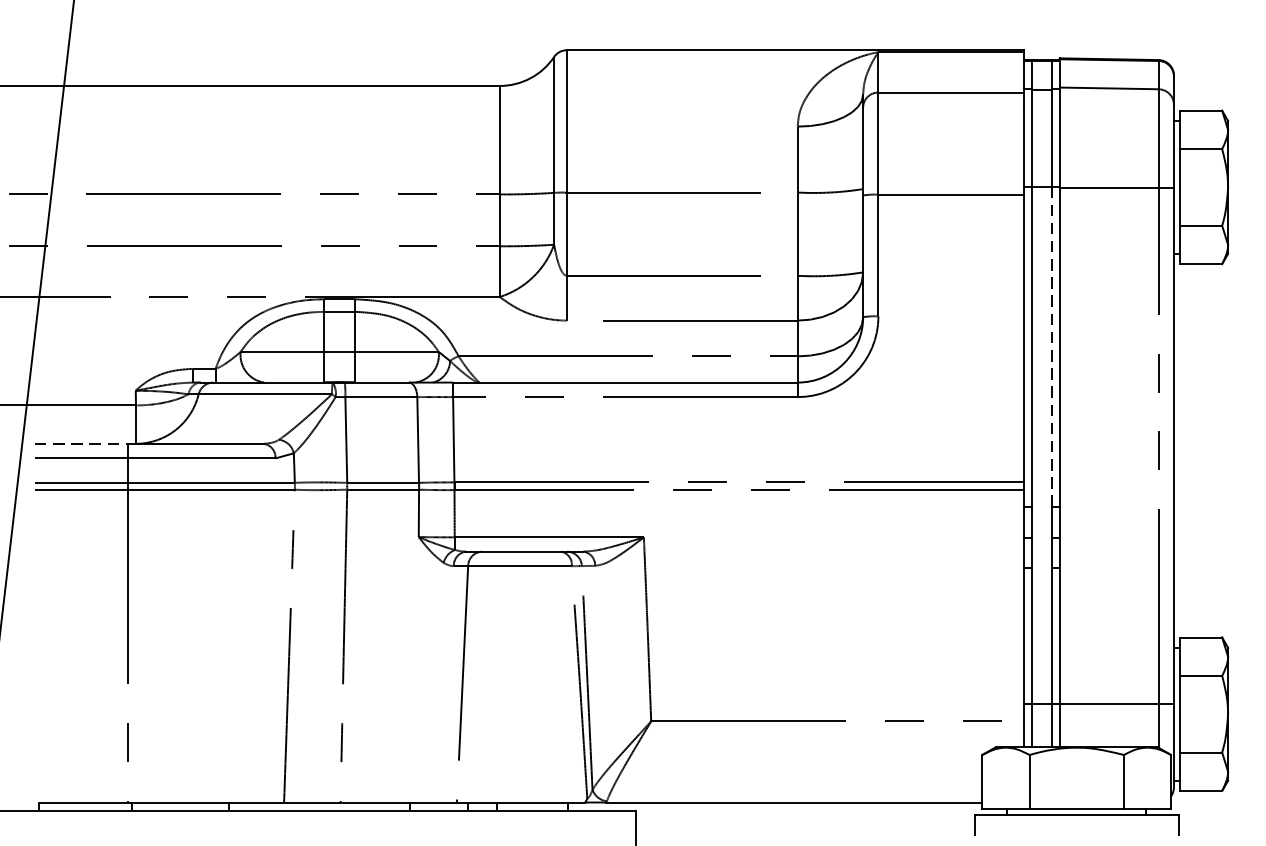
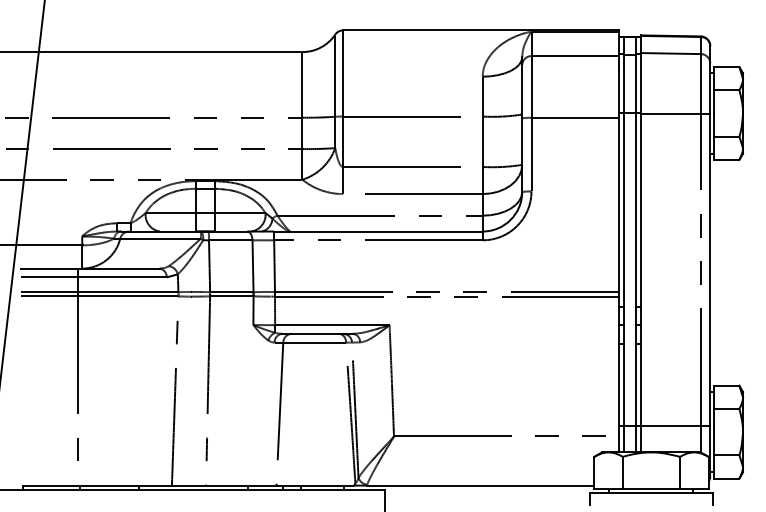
line: (1052, 347) -> (636, 210), dashed -> solid
line: (81, 443) -> (49, 268), dashed -> solid

